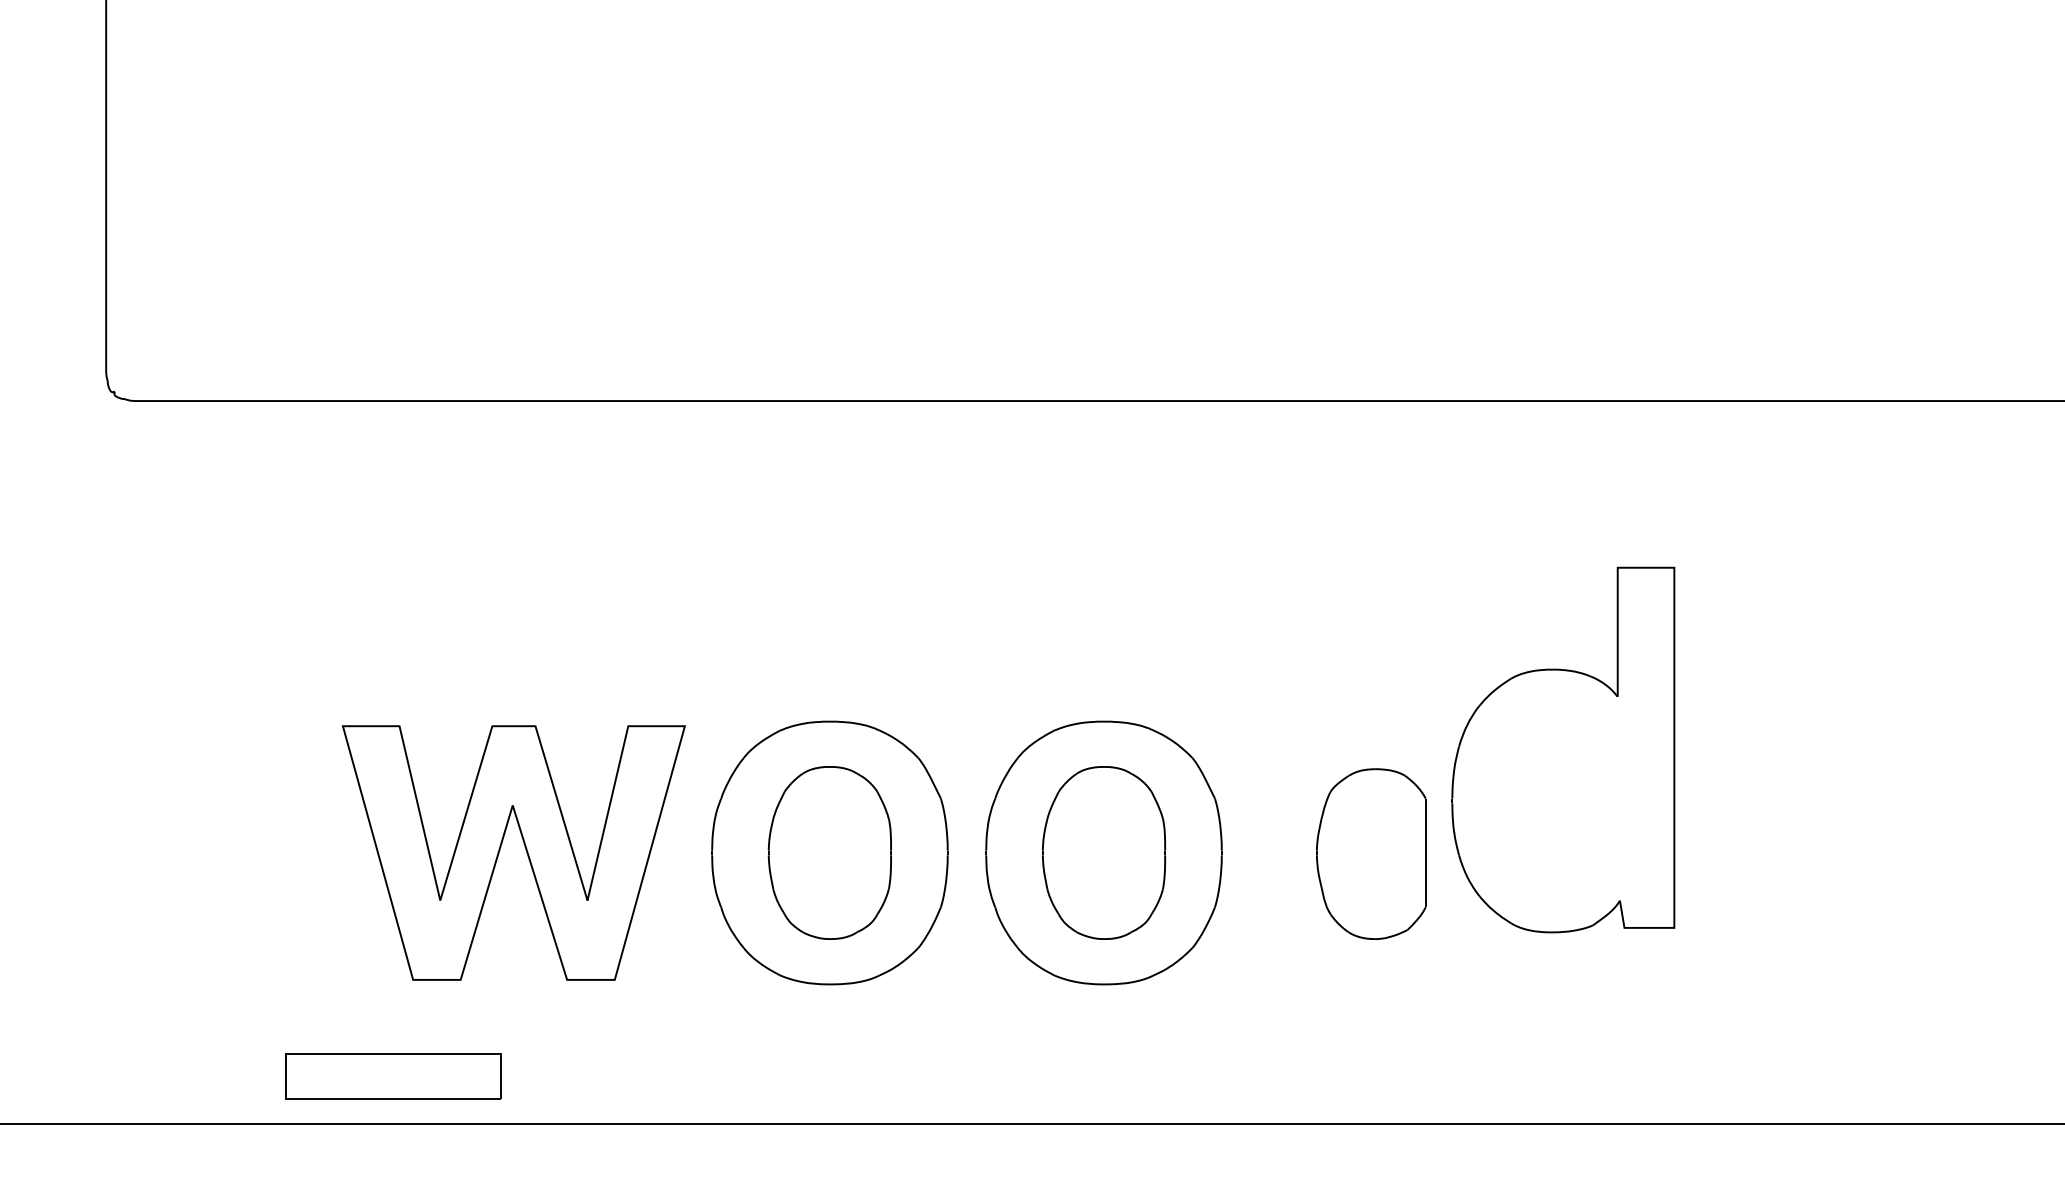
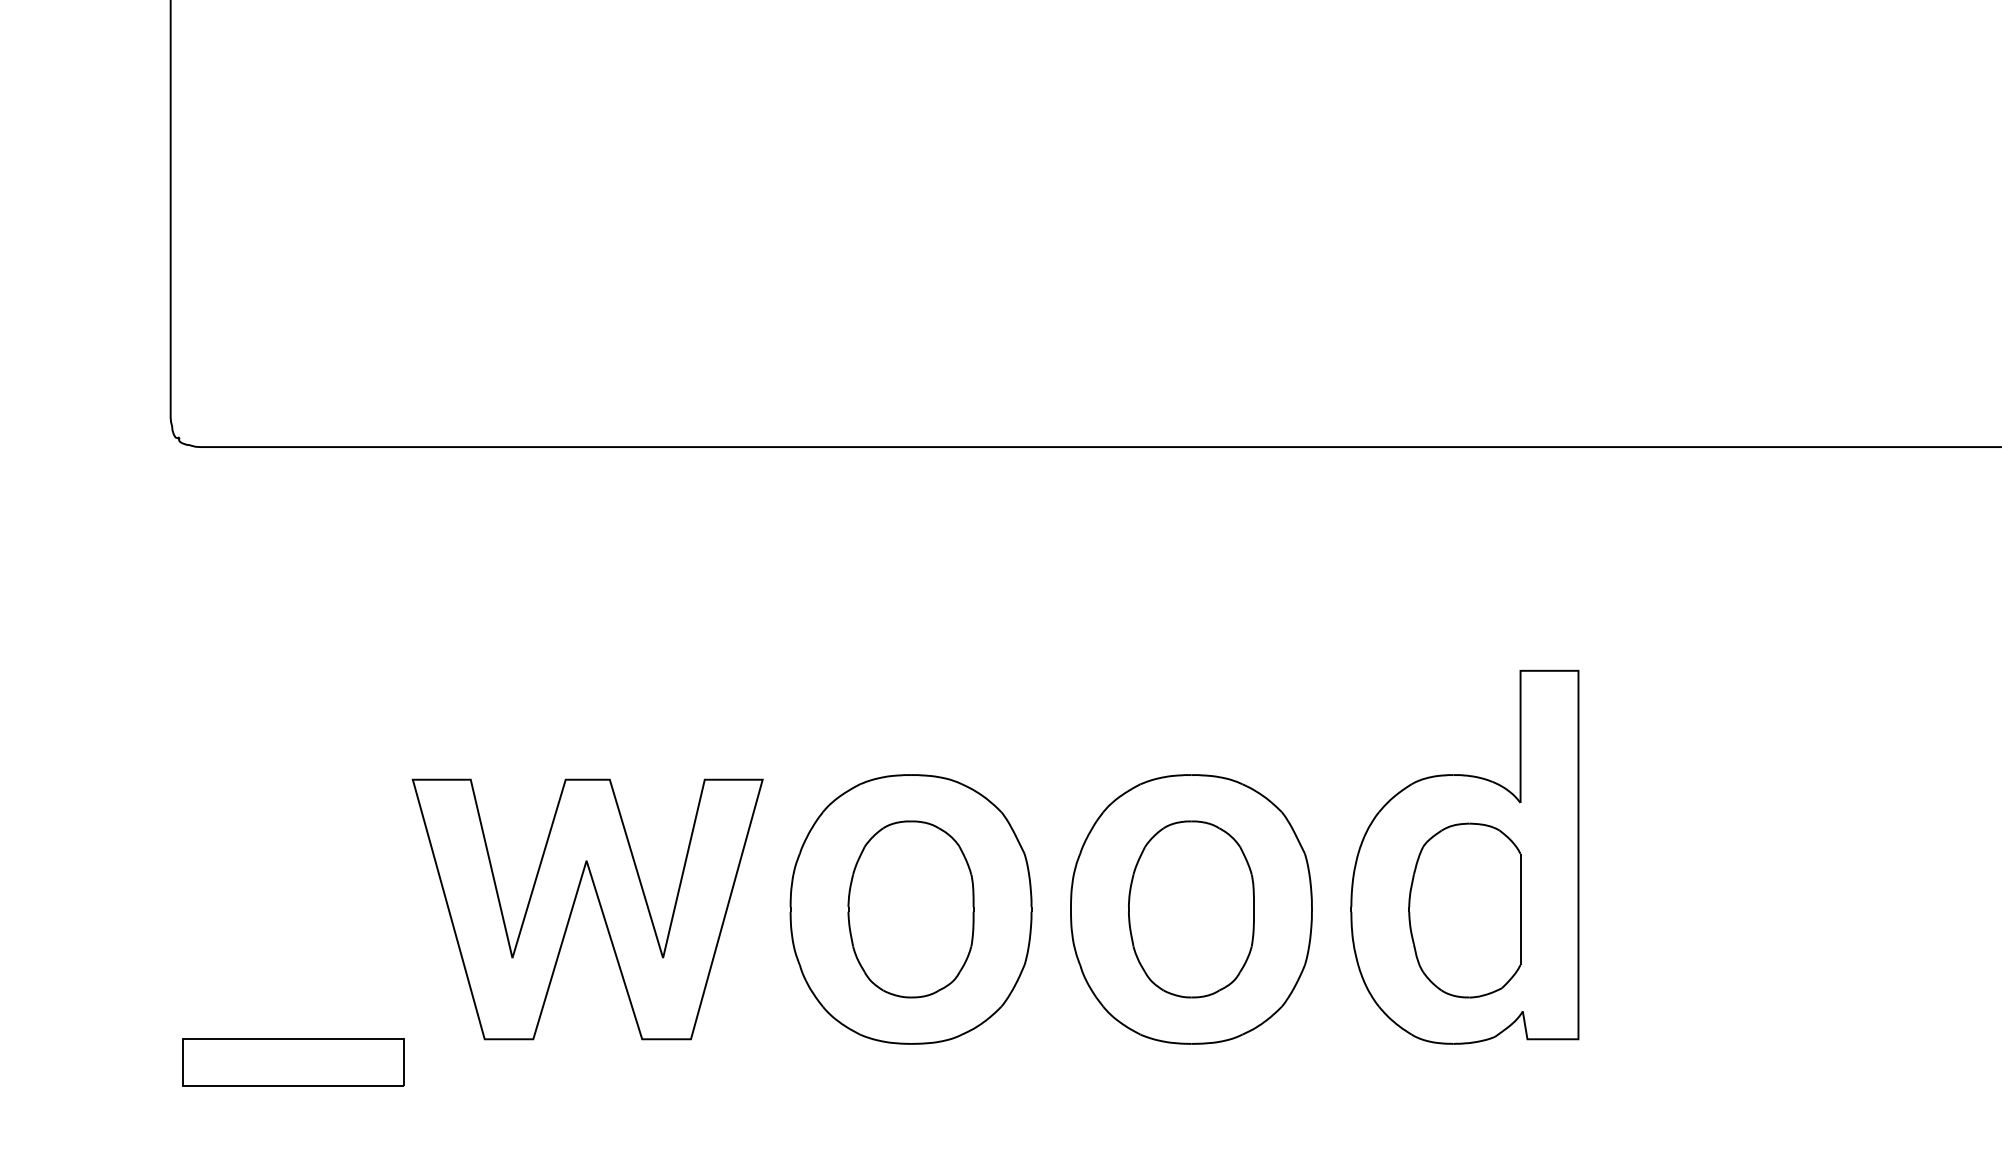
part: (1563, 749) -> (1465, 856), moved
part: (393, 1076) -> (293, 1062), moved

